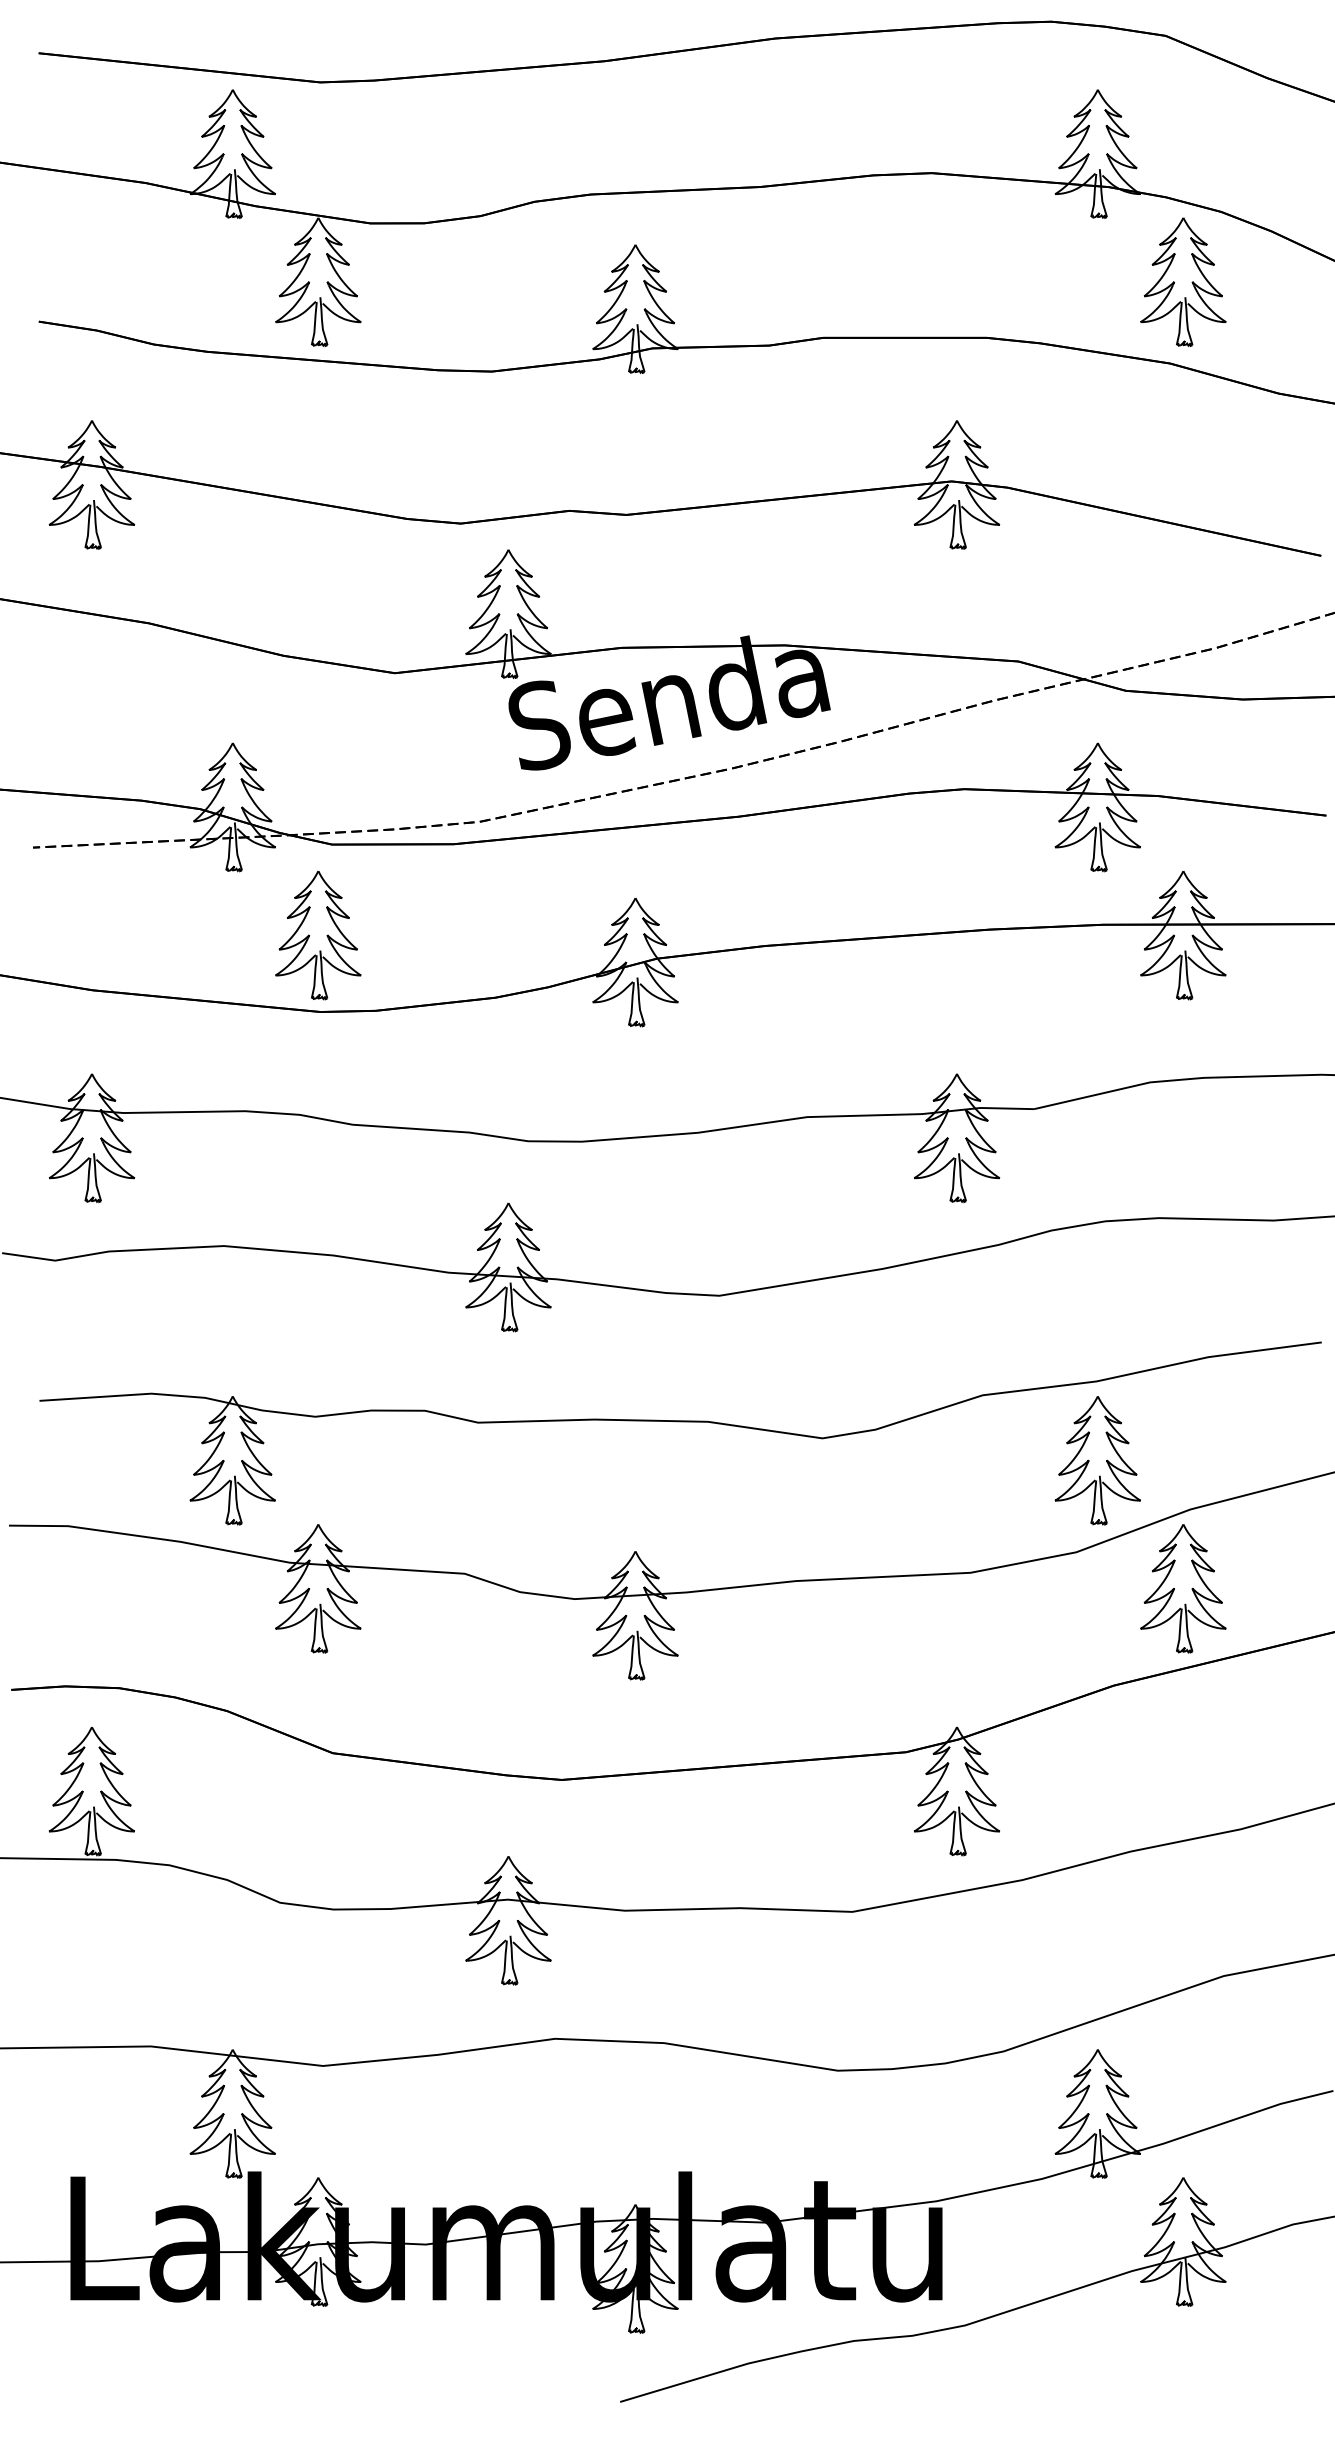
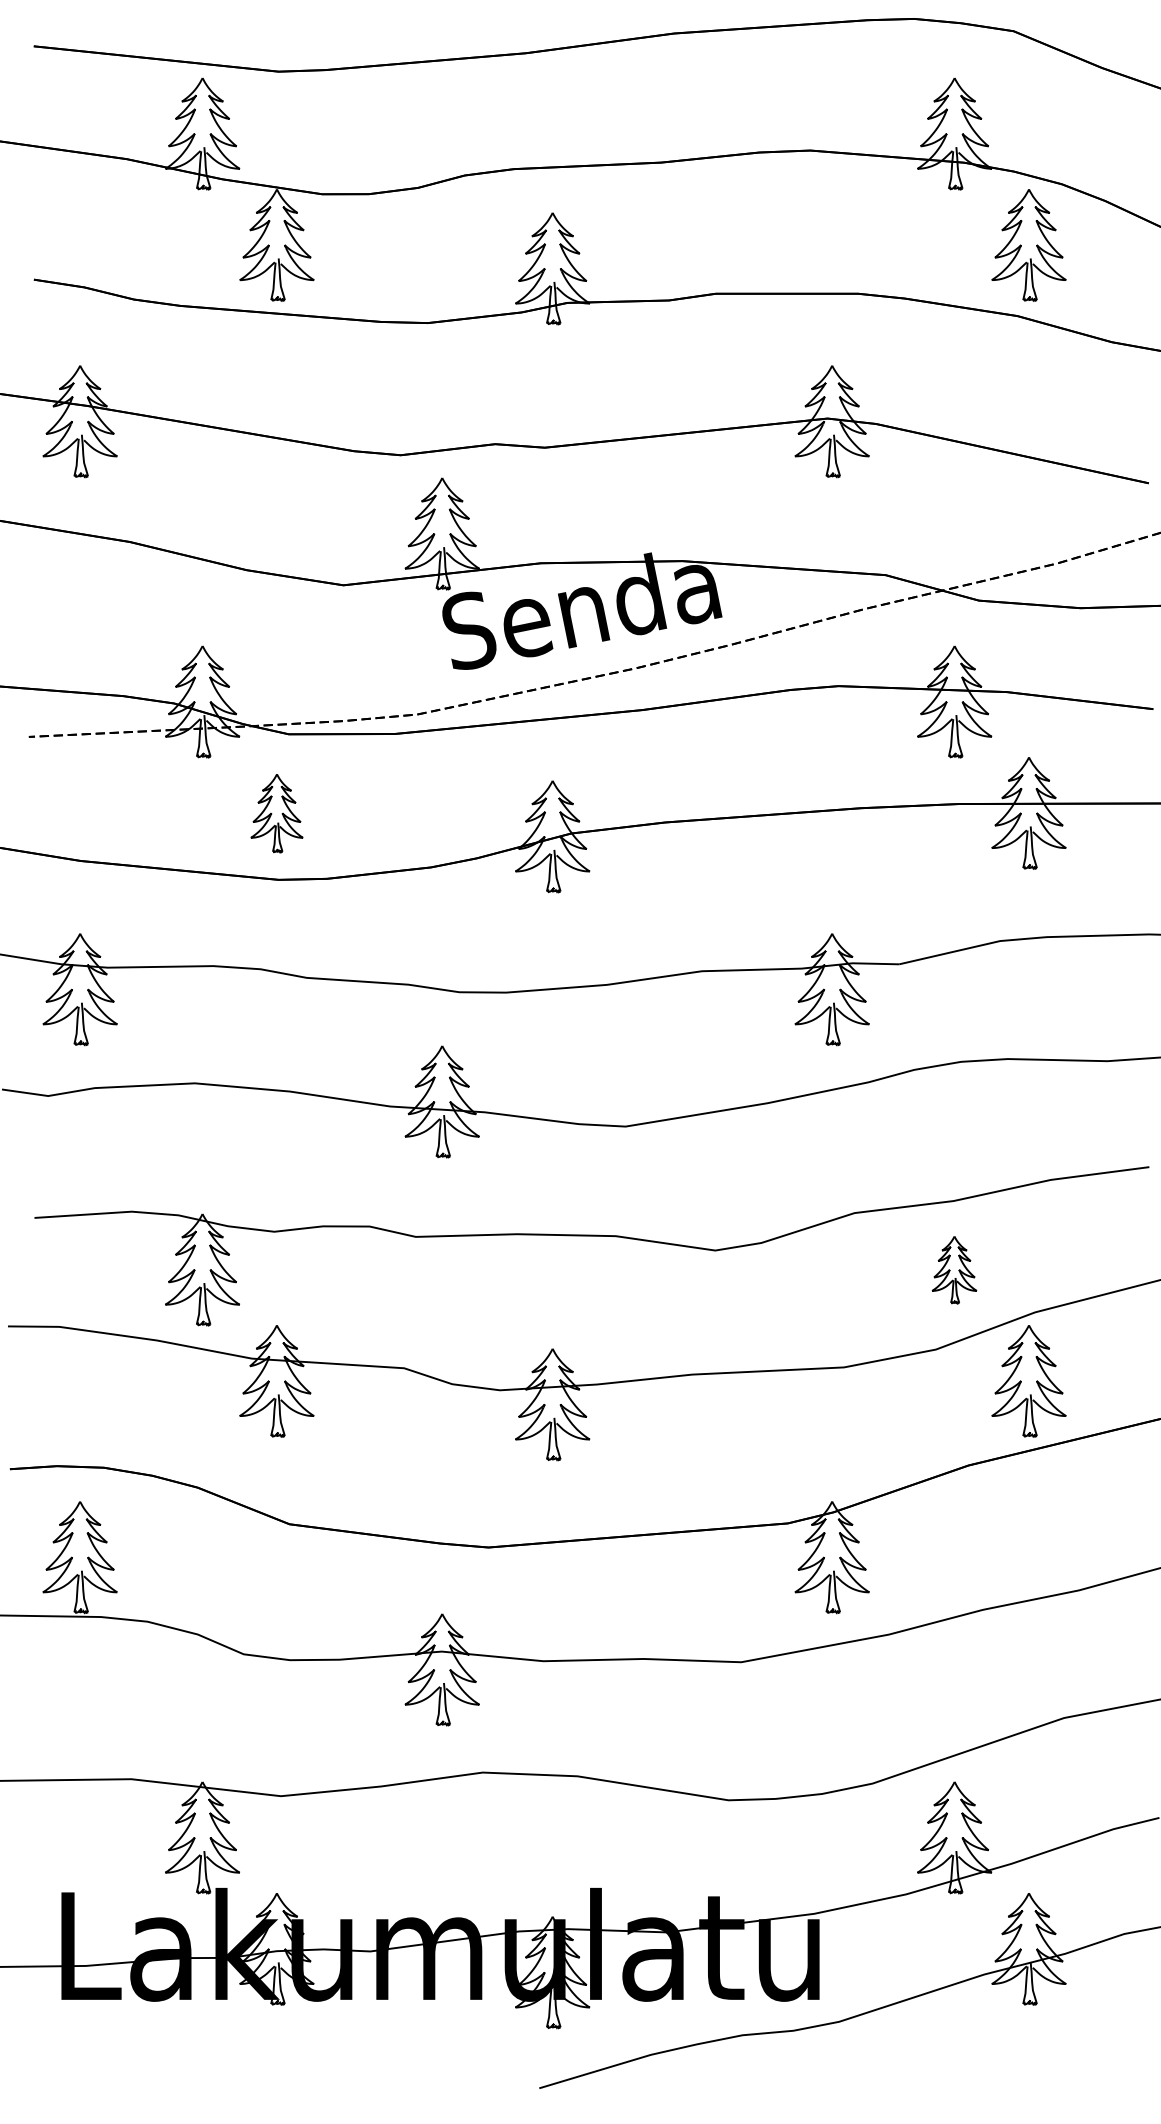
part: (318, 935) -> (277, 813), size x0.7
part: (1097, 1460) -> (954, 1269), size x0.6

